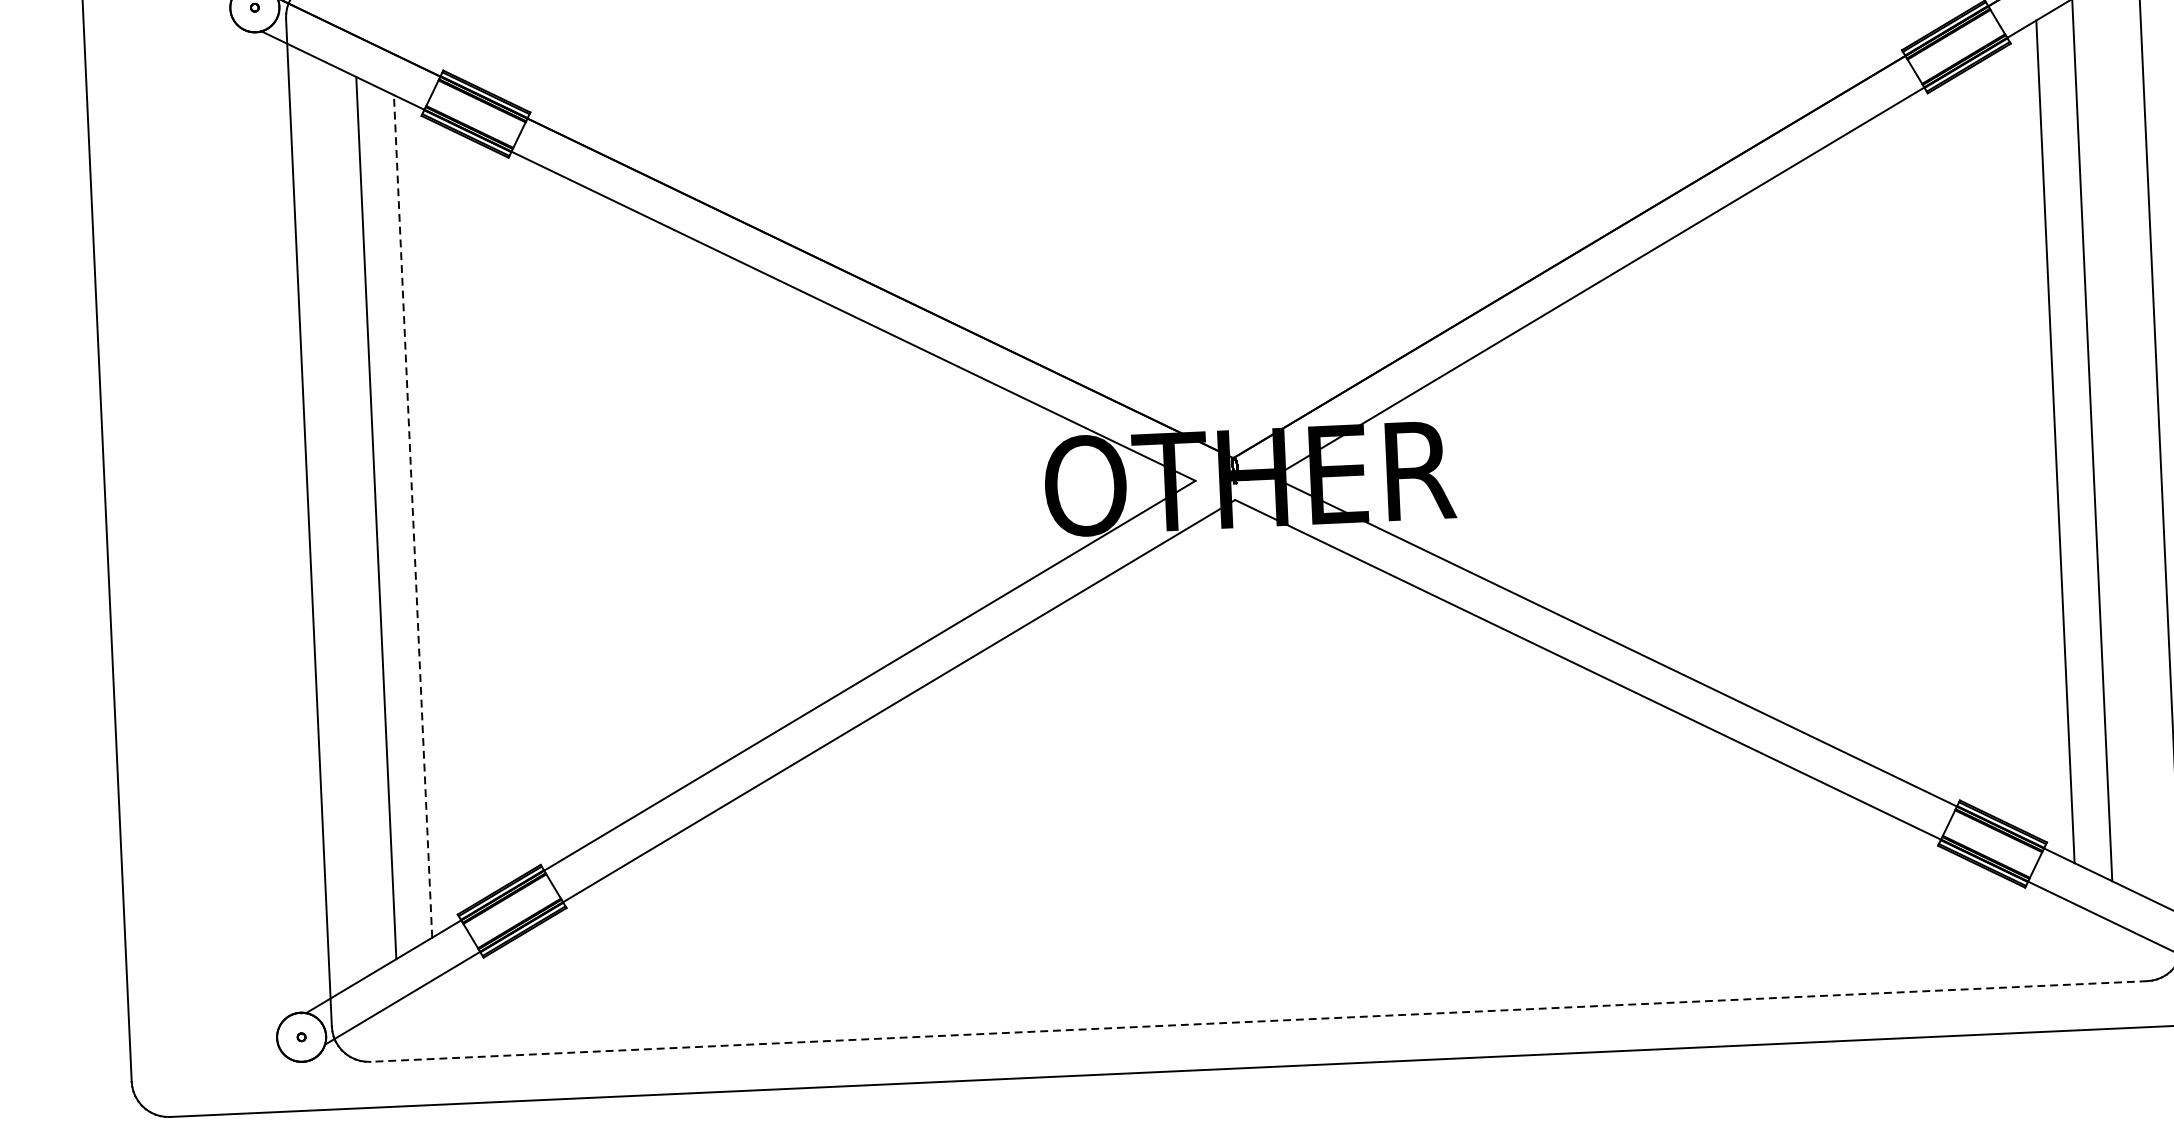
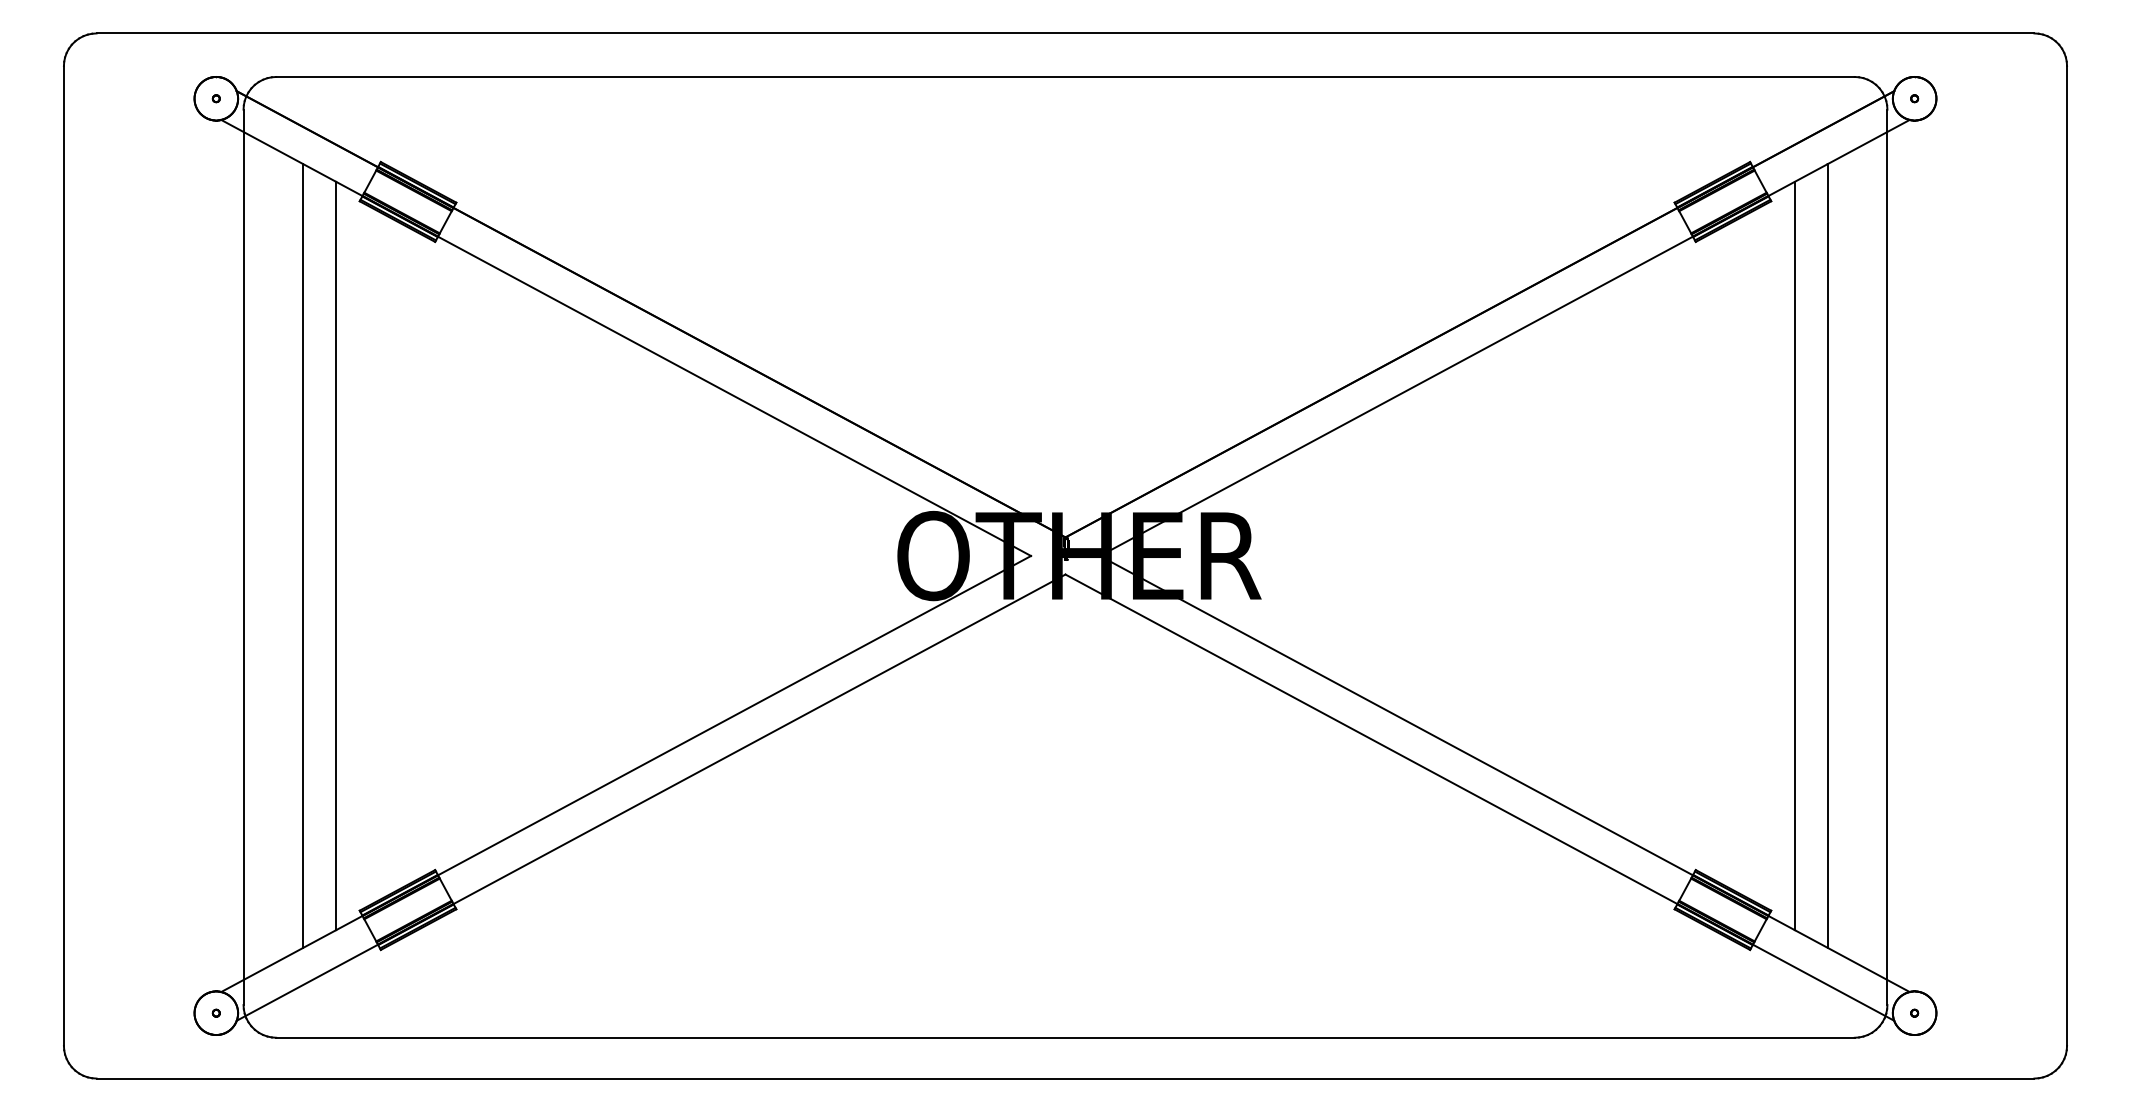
line: (413, 515) -> (336, 555), dashed -> solid
line: (1258, 1021) -> (1065, 1037), dashed -> solid

